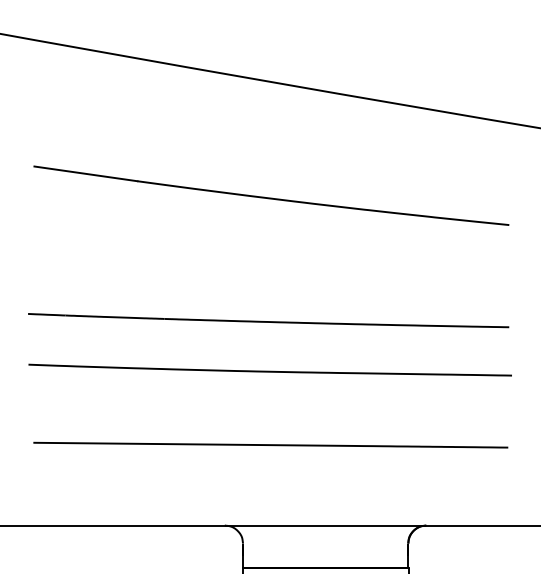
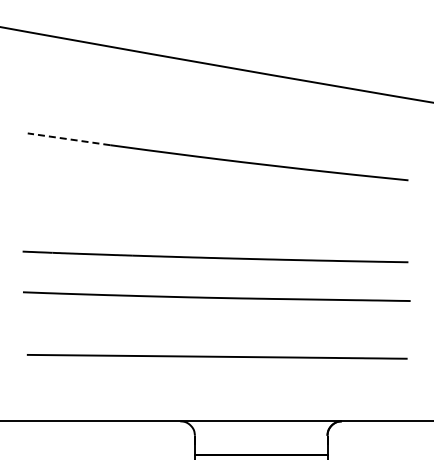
line: (86, 174) -> (69, 139), solid -> dashed

